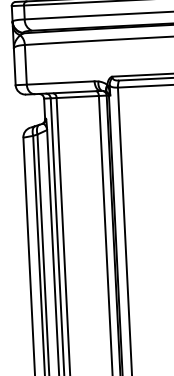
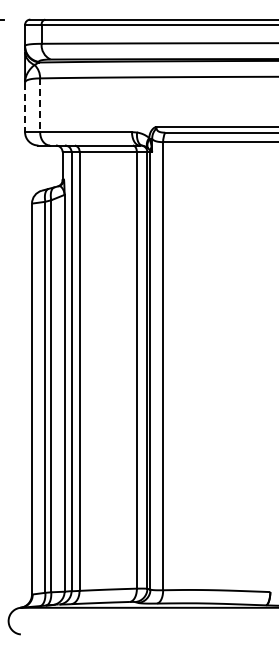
line: (26, 64) -> (40, 105), solid -> dashed
line: (15, 66) -> (25, 107), solid -> dashed

